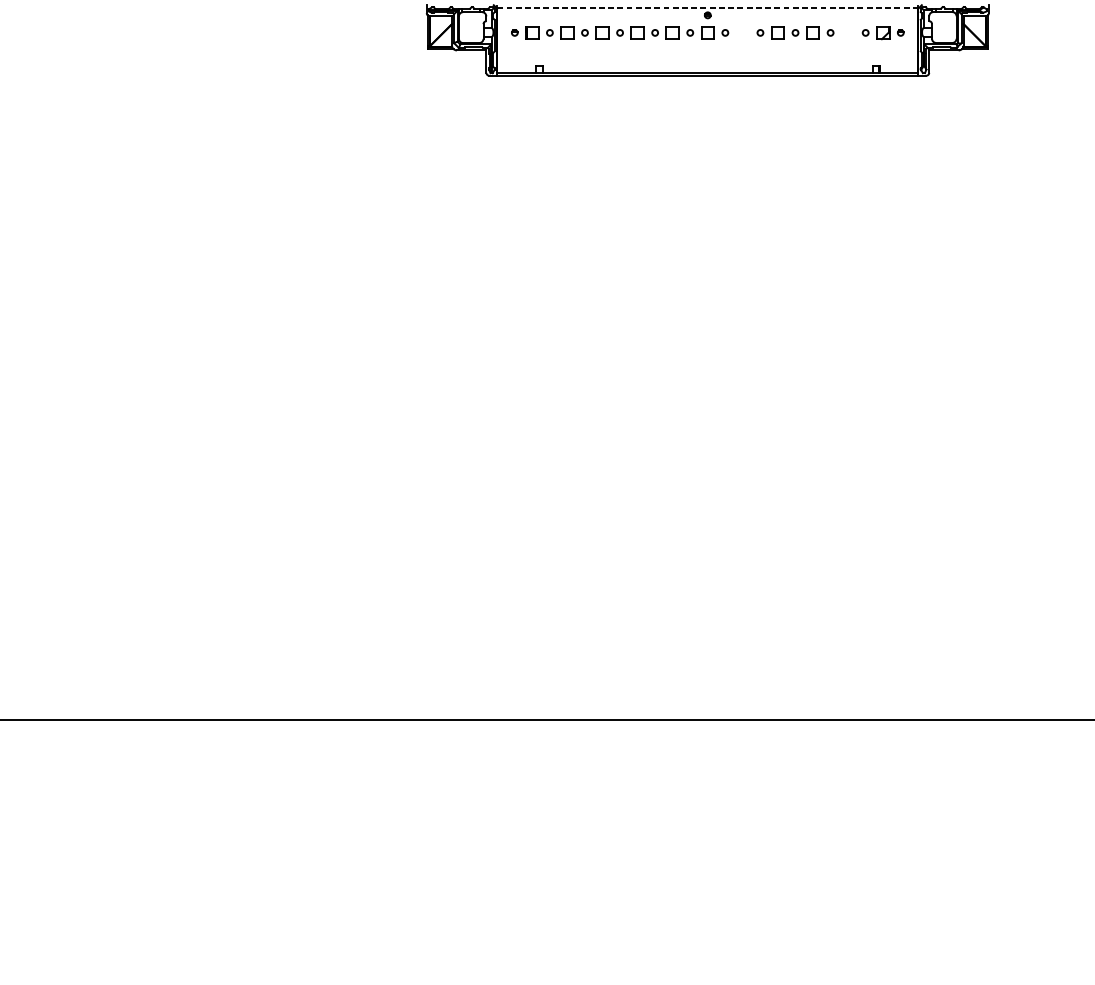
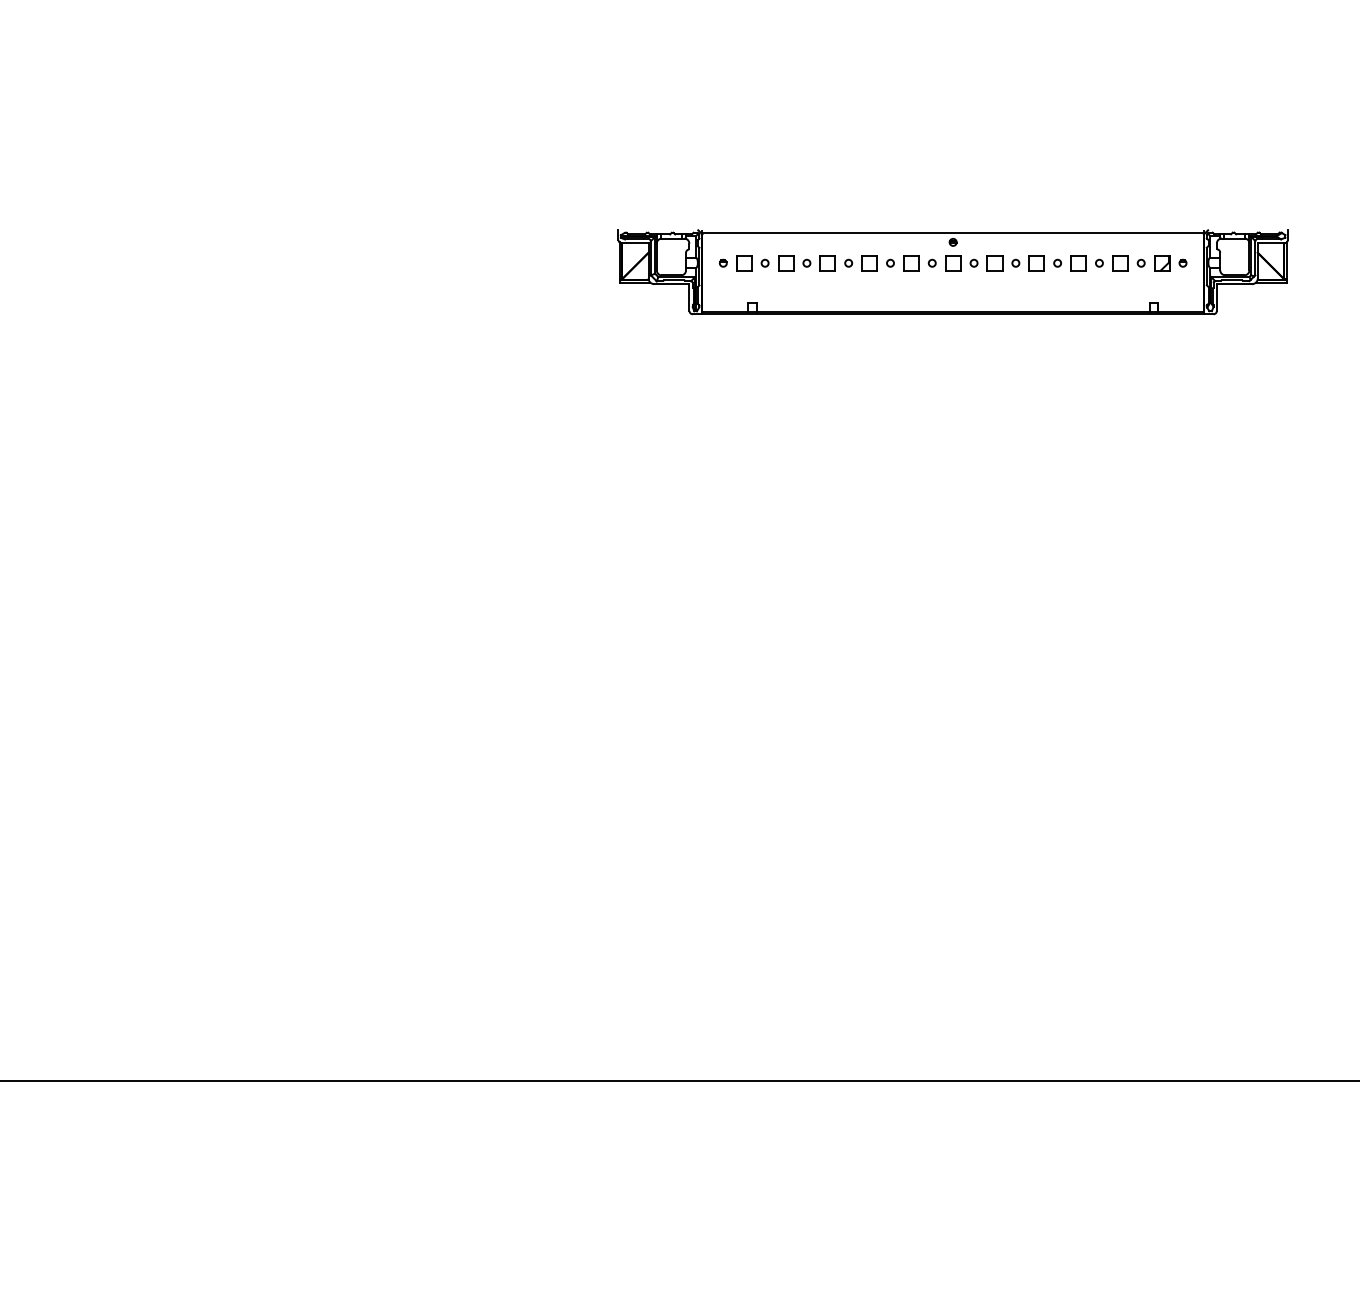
line: (708, 7) -> (953, 233), dashed -> solid
part: (742, 33) -> (994, 263), added
part: (848, 33) -> (1120, 263), added

